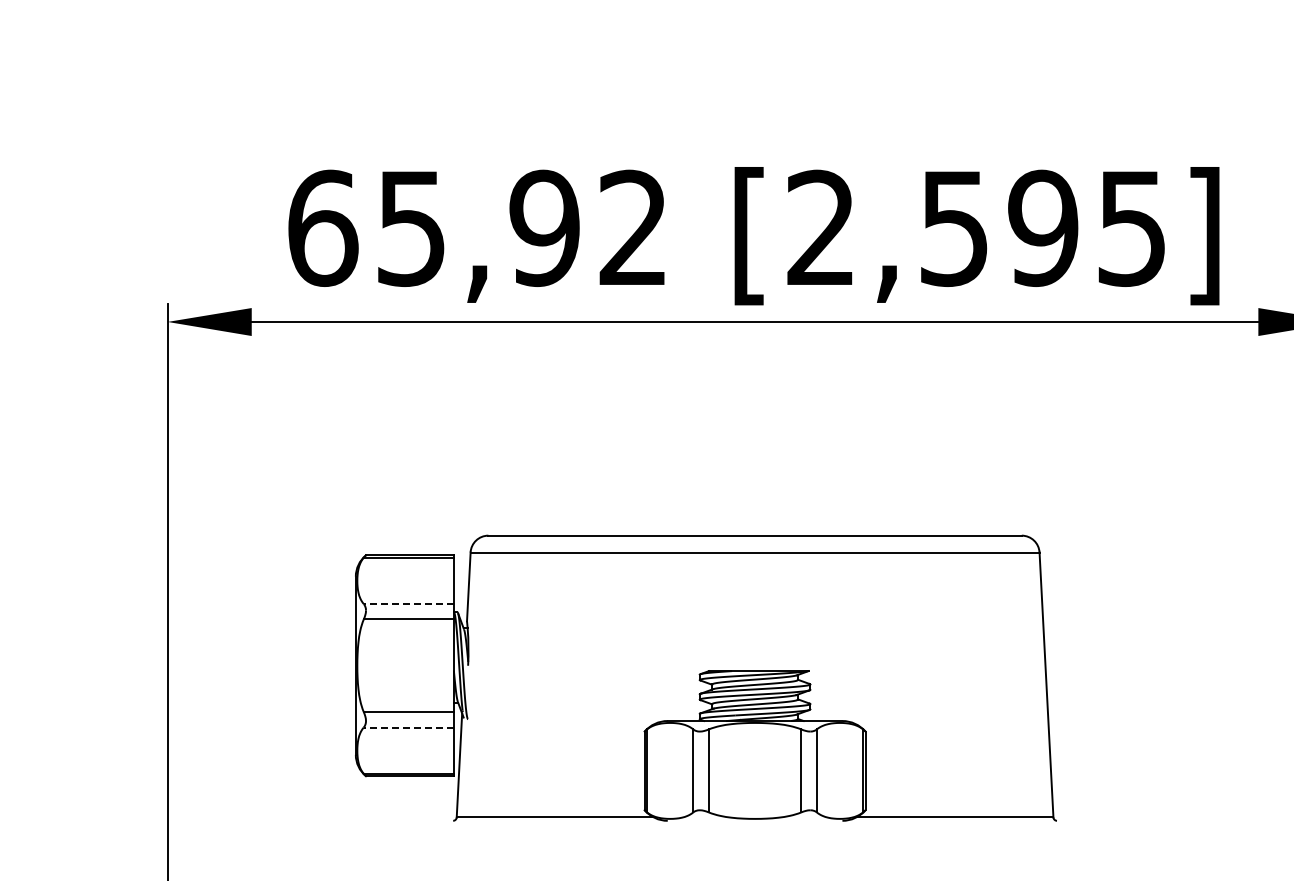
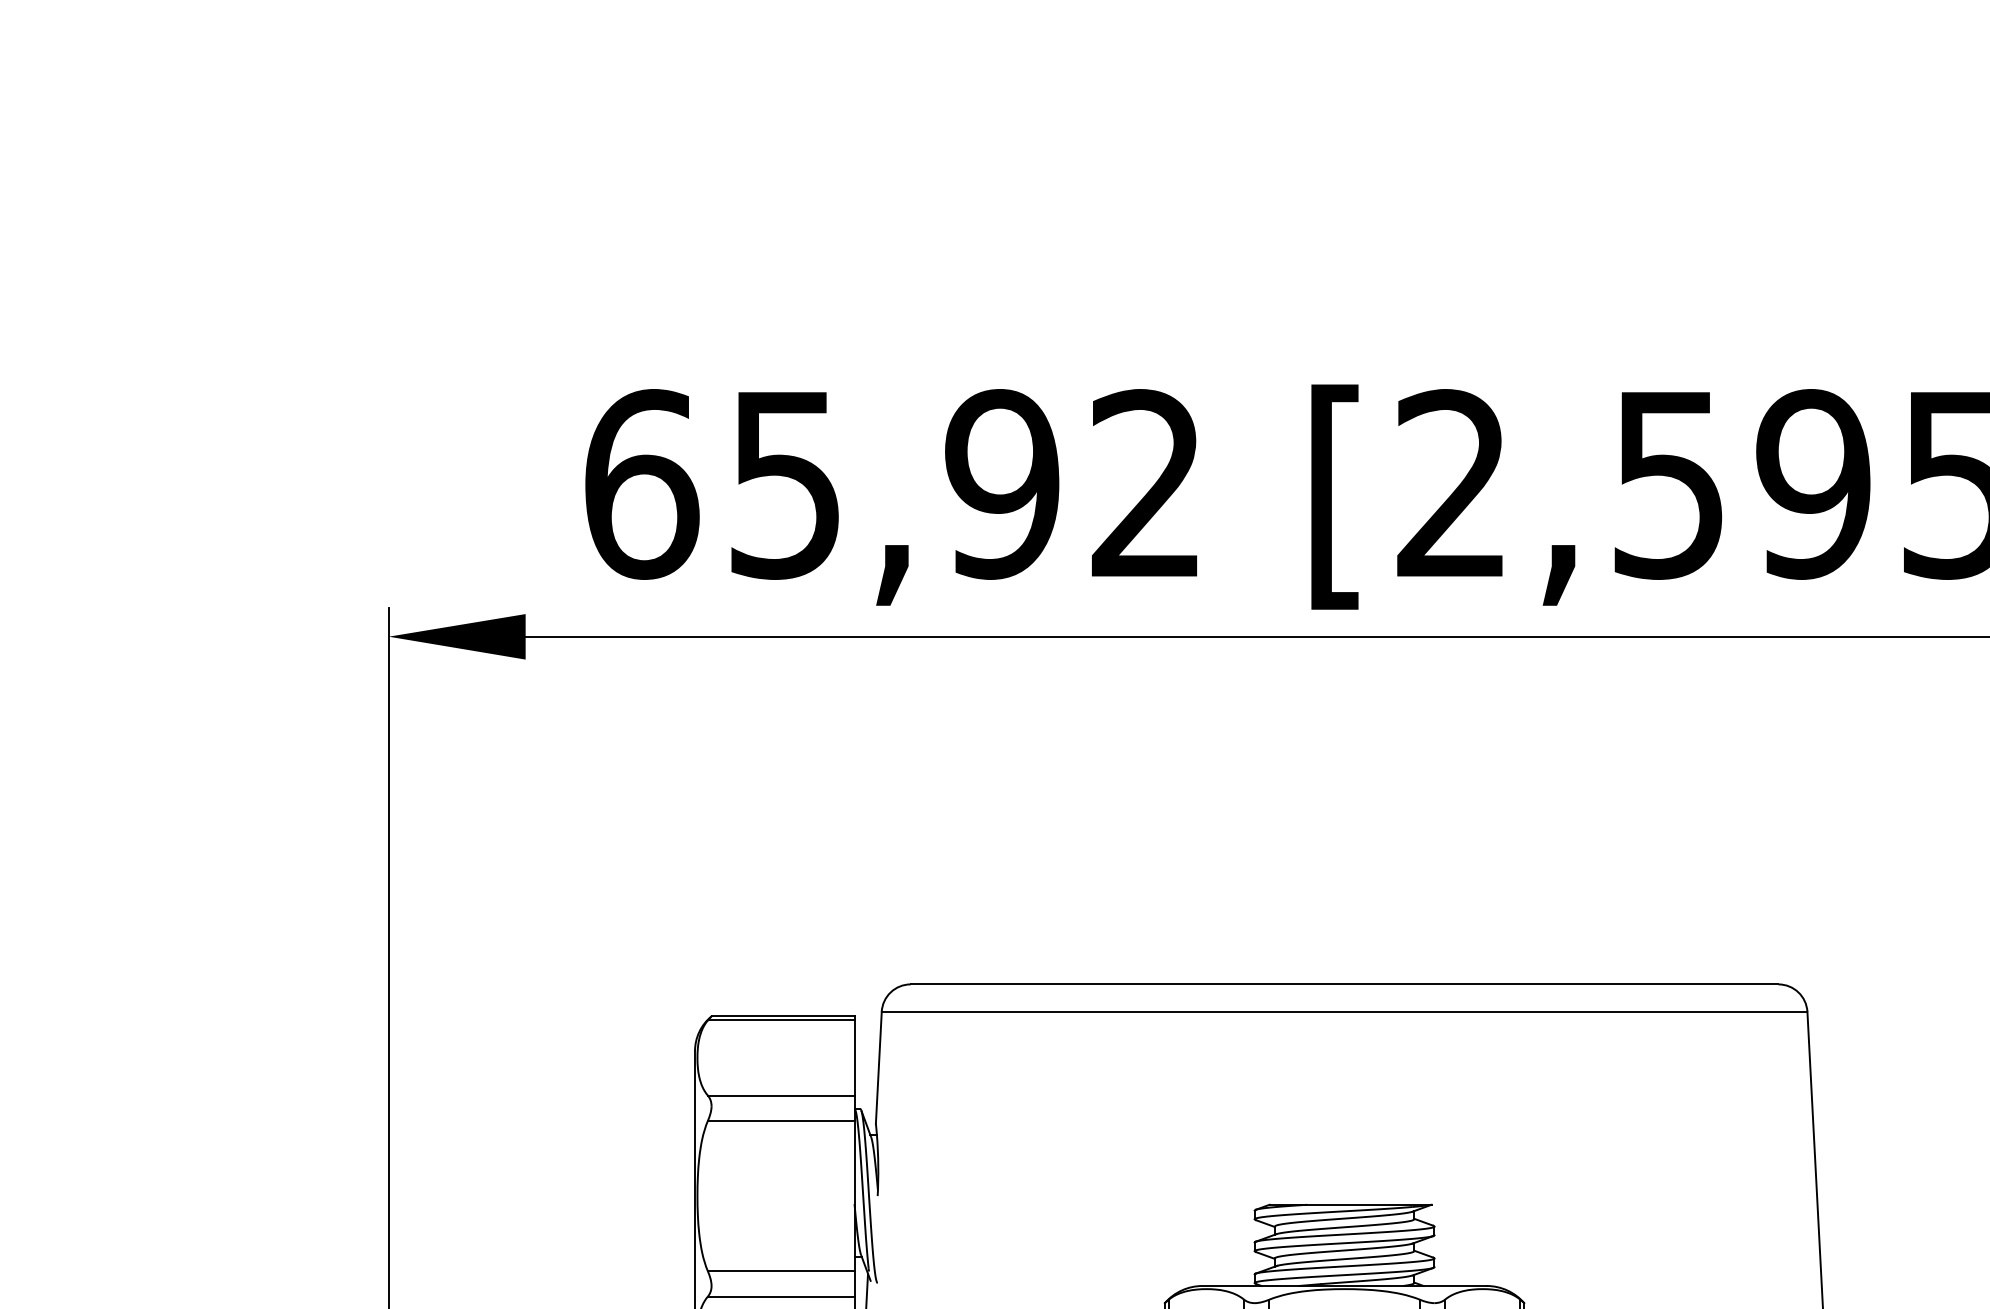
line: (408, 604) -> (780, 1096), dashed -> solid
line: (408, 727) -> (780, 1296), dashed -> solid

